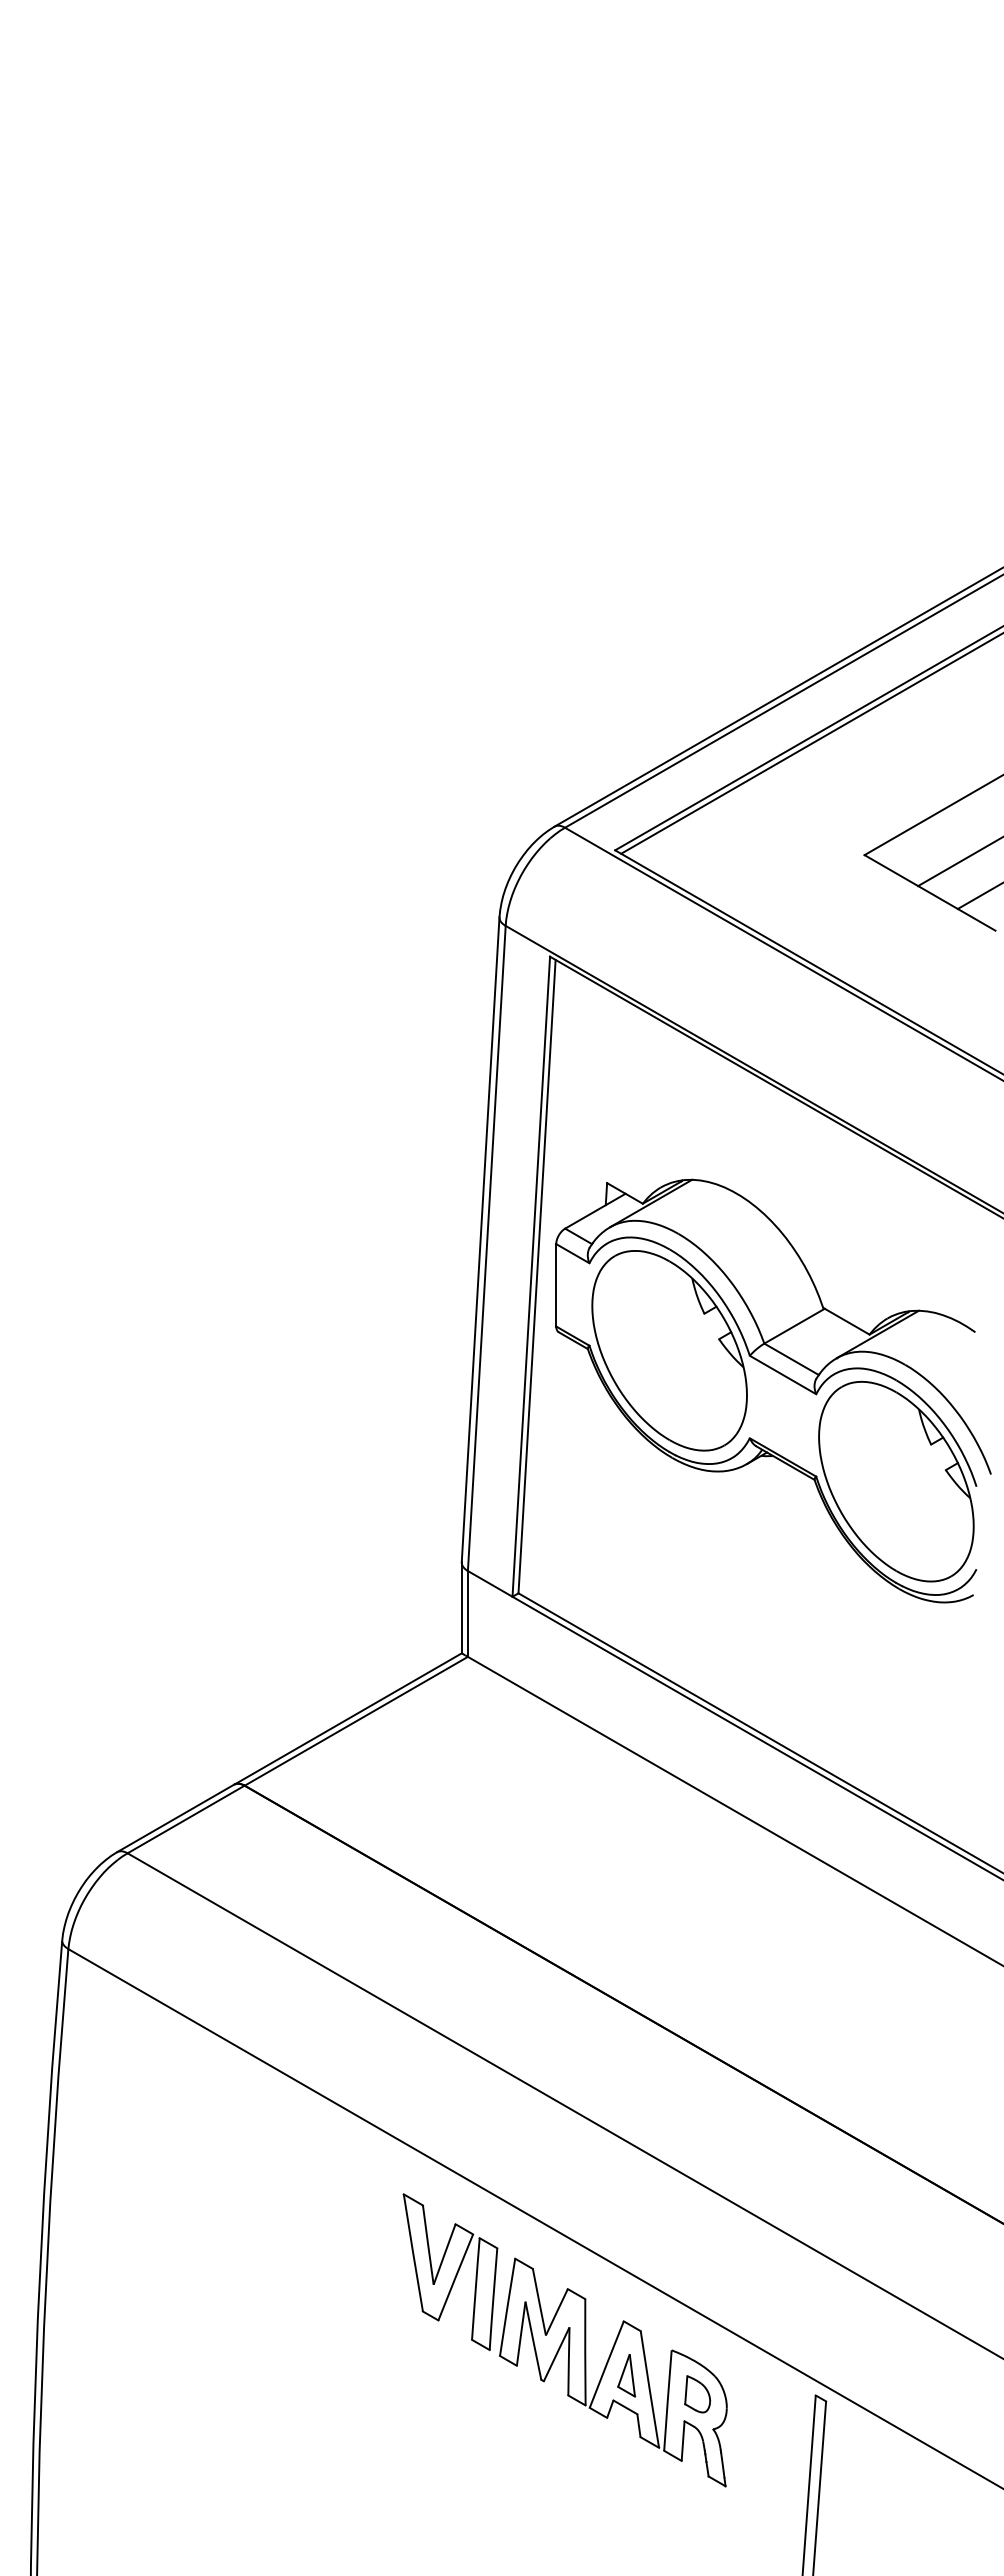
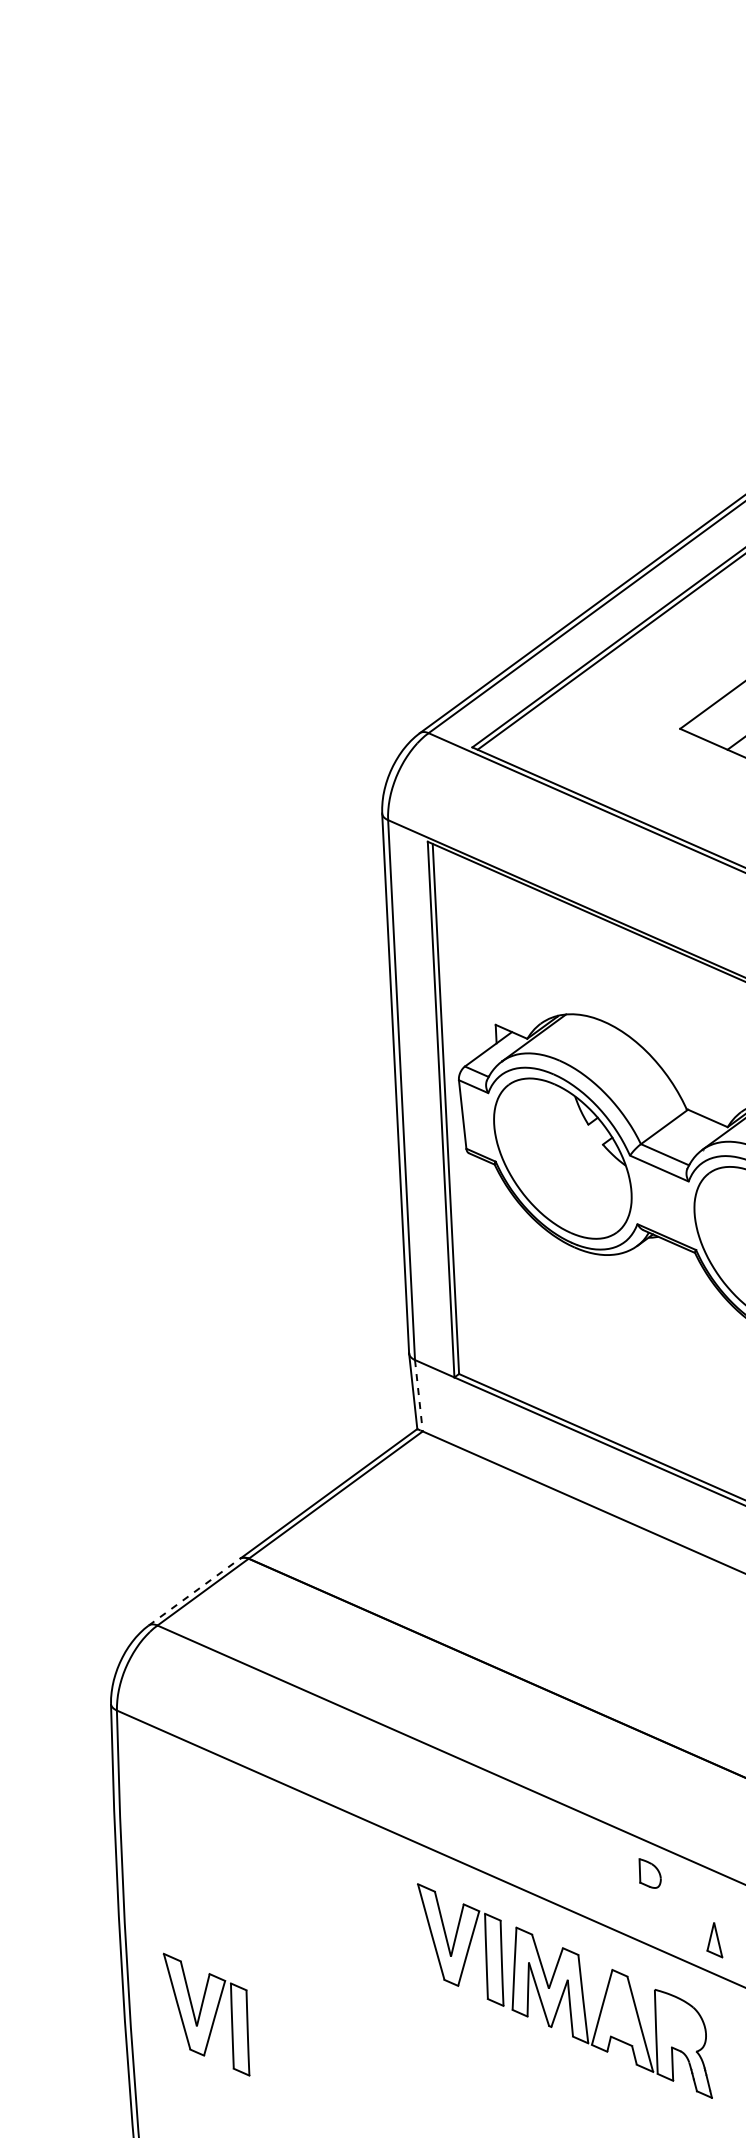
line: (467, 1613) -> (418, 1395), solid -> dashed
line: (175, 1818) -> (194, 1592), solid -> dashed
part: (139, 2321) -> (209, 2013), added
part: (626, 2375) -> (713, 1940), moved
part: (697, 2394) -> (649, 1873), moved

